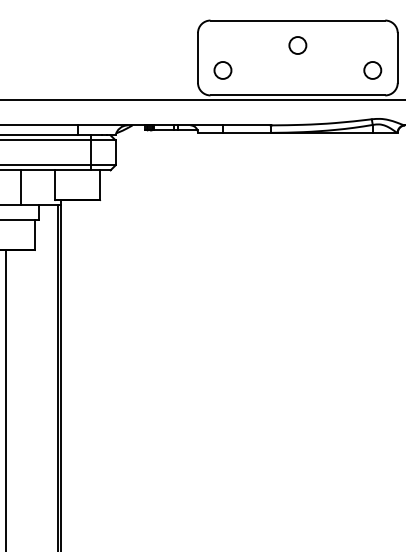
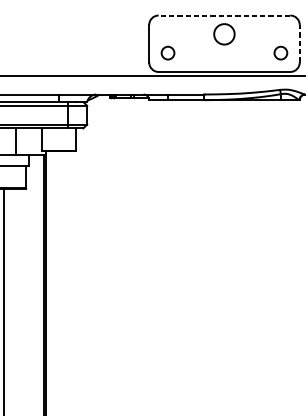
line: (297, 20) -> (224, 15), solid -> dashed
circle: (297, 45) -> (224, 34), size x1.6
line: (397, 57) -> (299, 43), solid -> dashed

